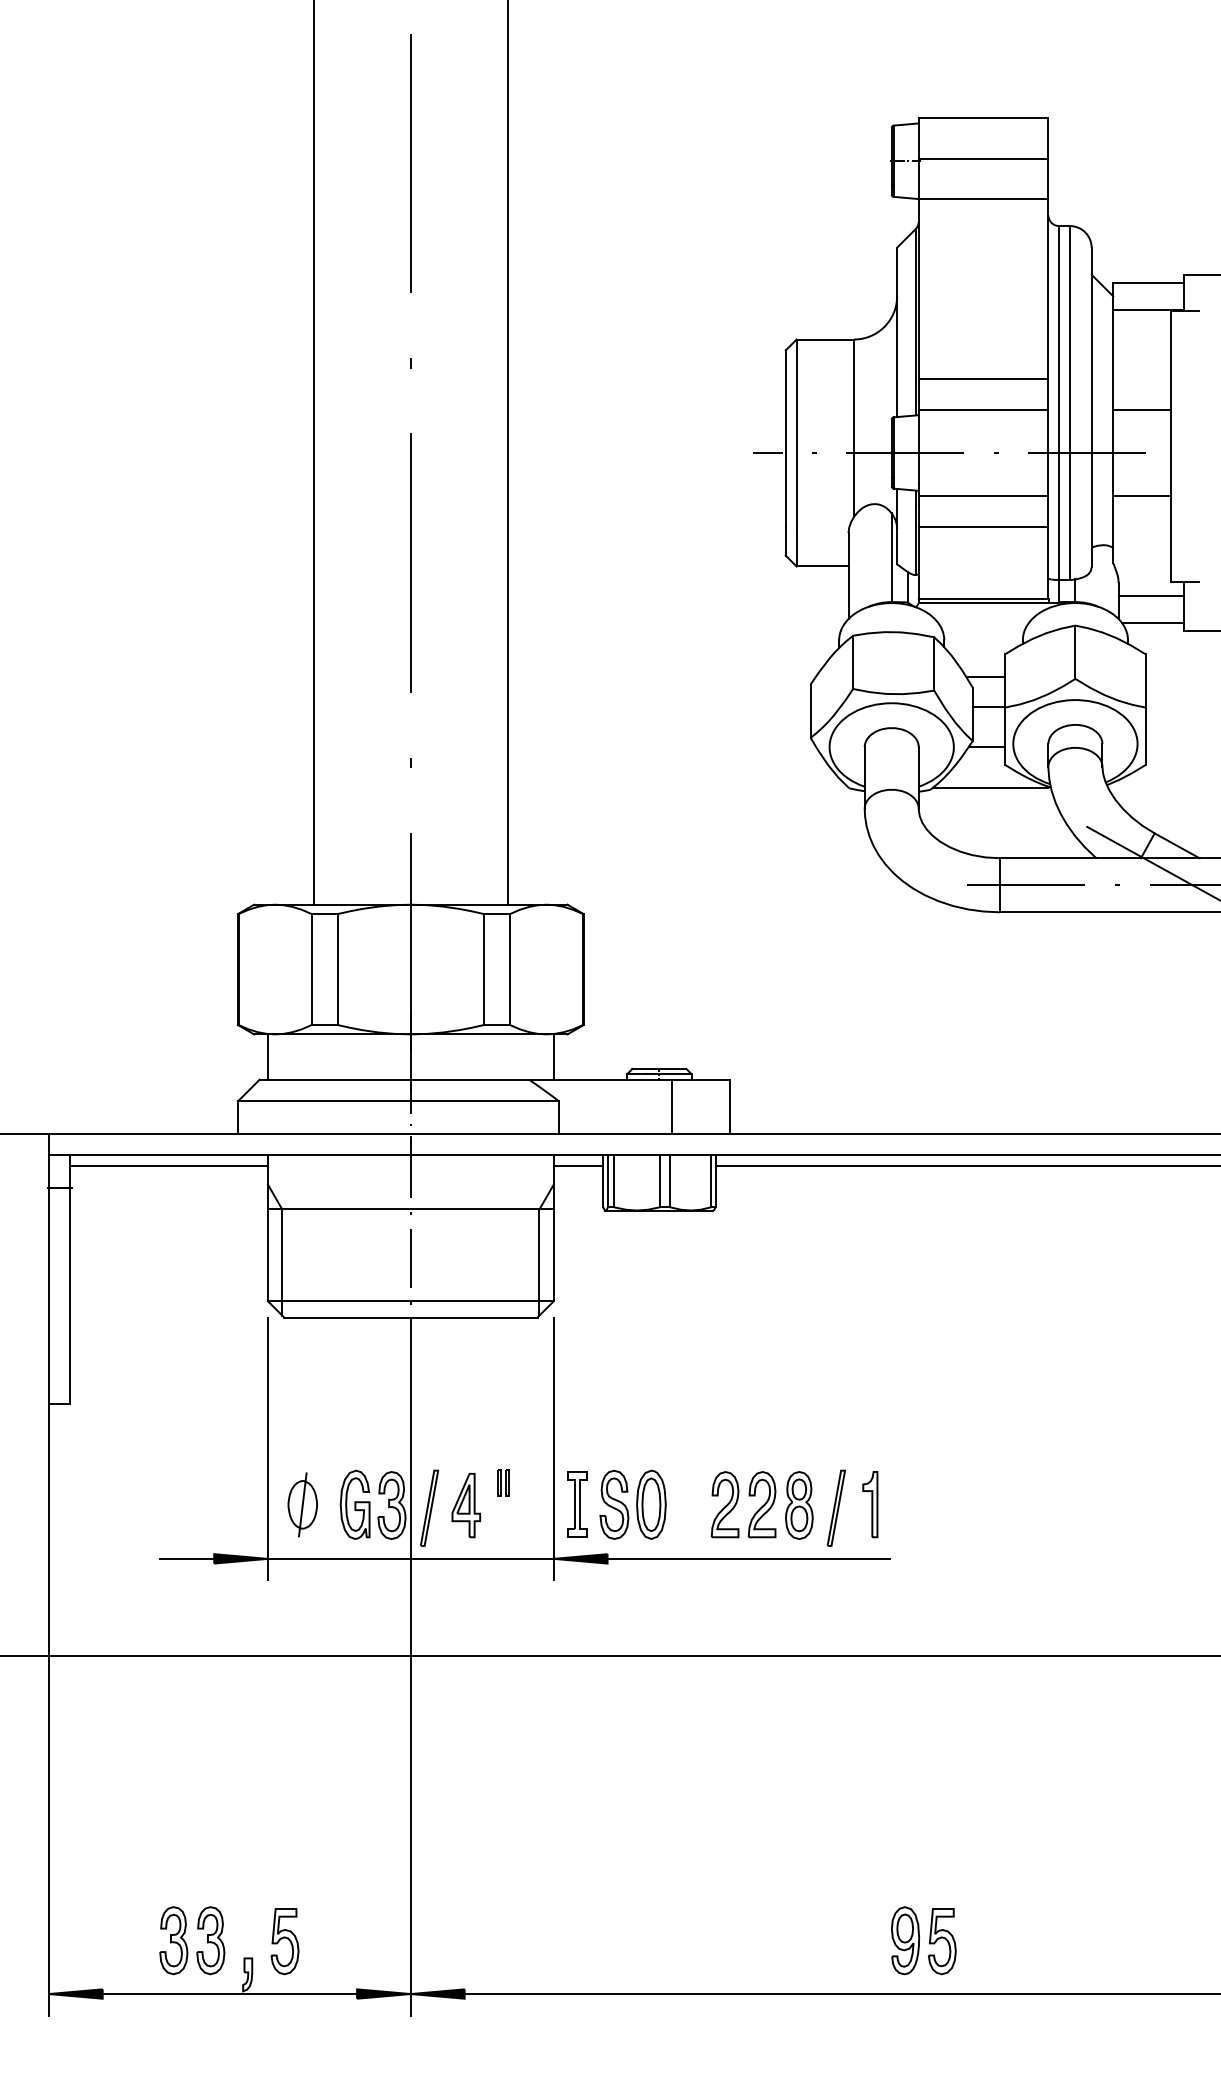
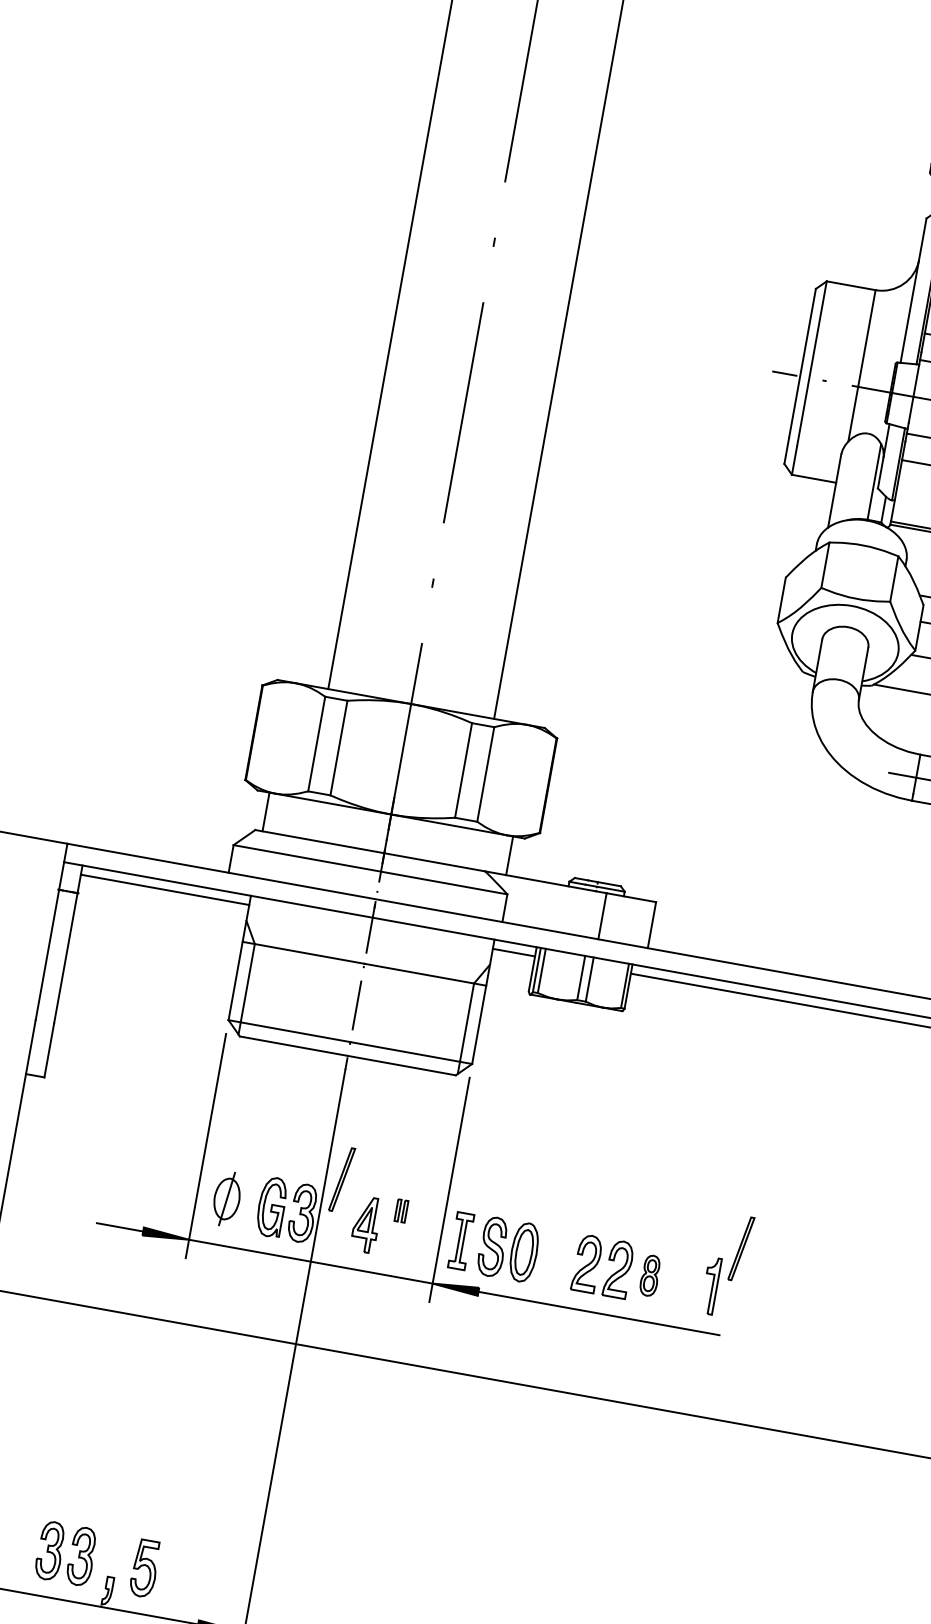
part: (799, 1505) -> (650, 1275), size x0.7
part: (429, 1507) -> (342, 1178), moved
part: (835, 1507) -> (740, 1248), moved

